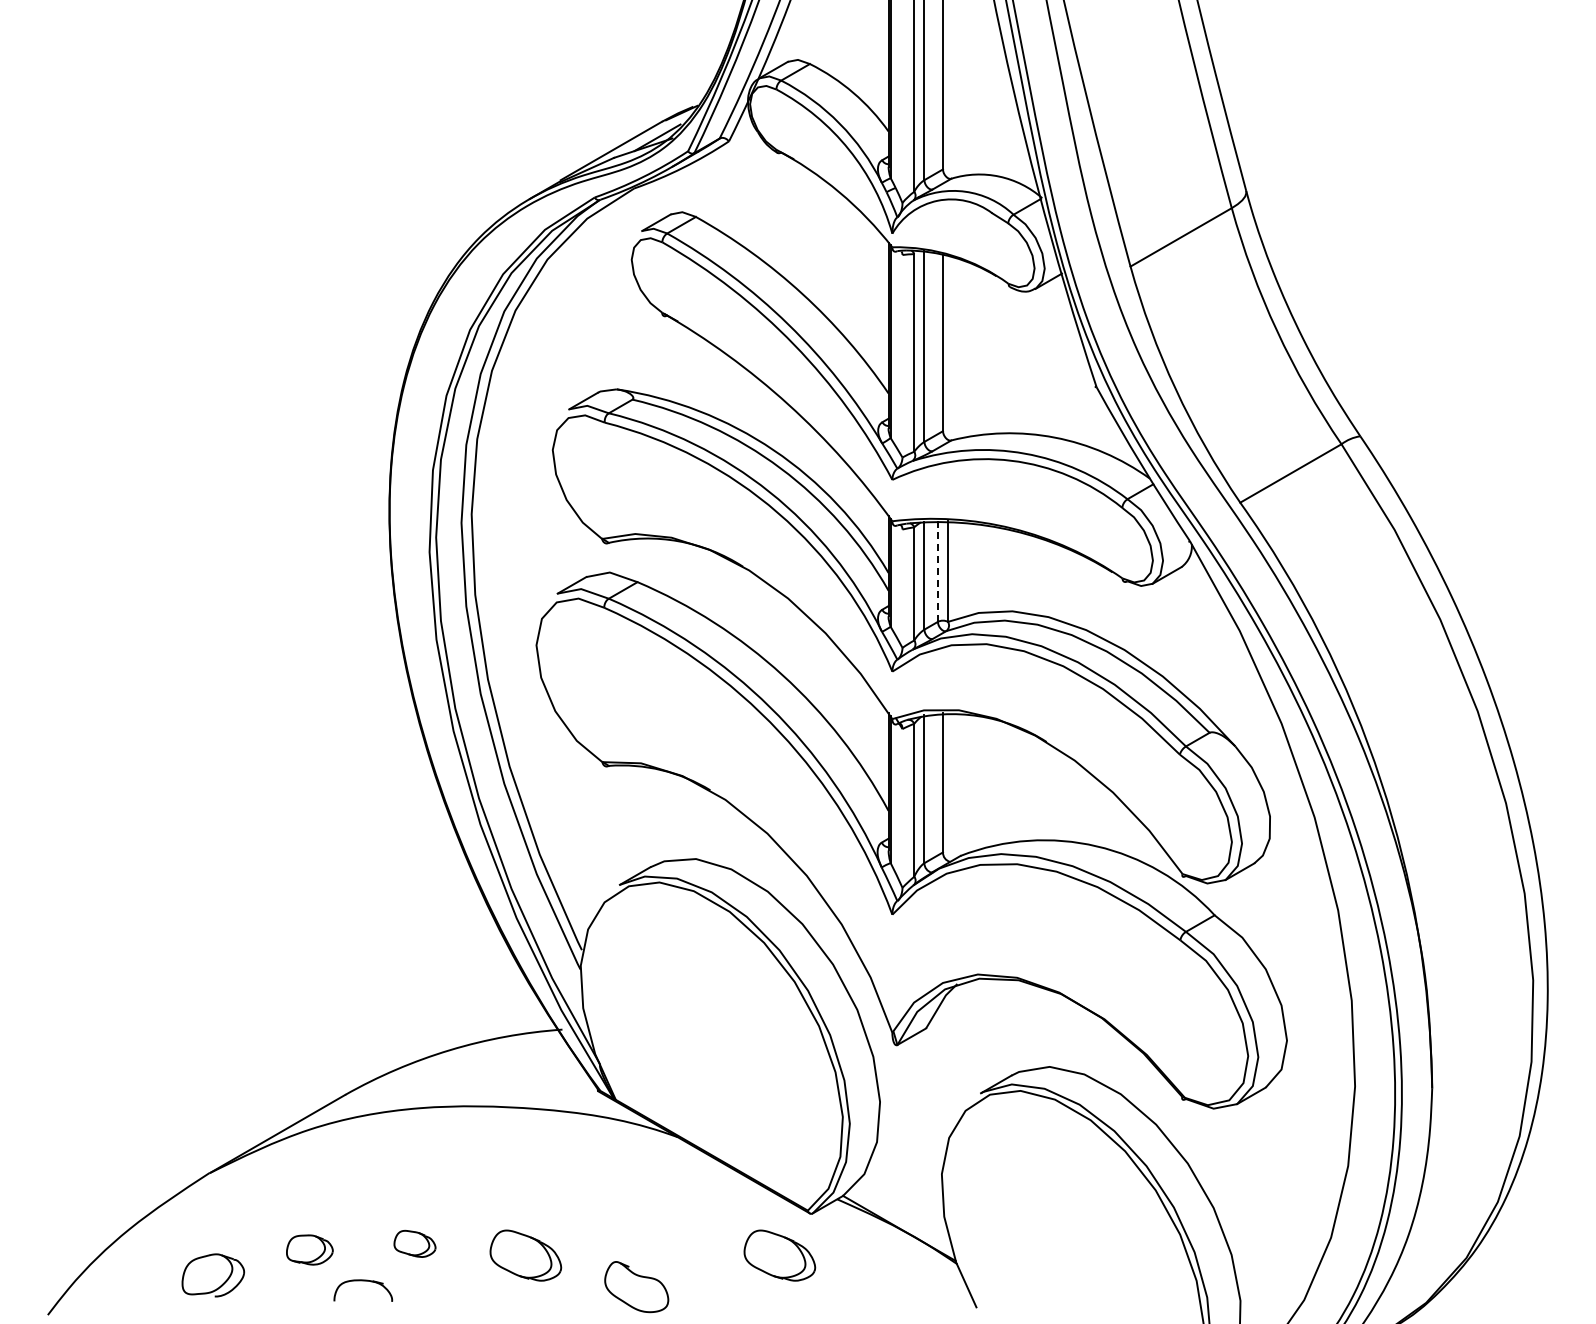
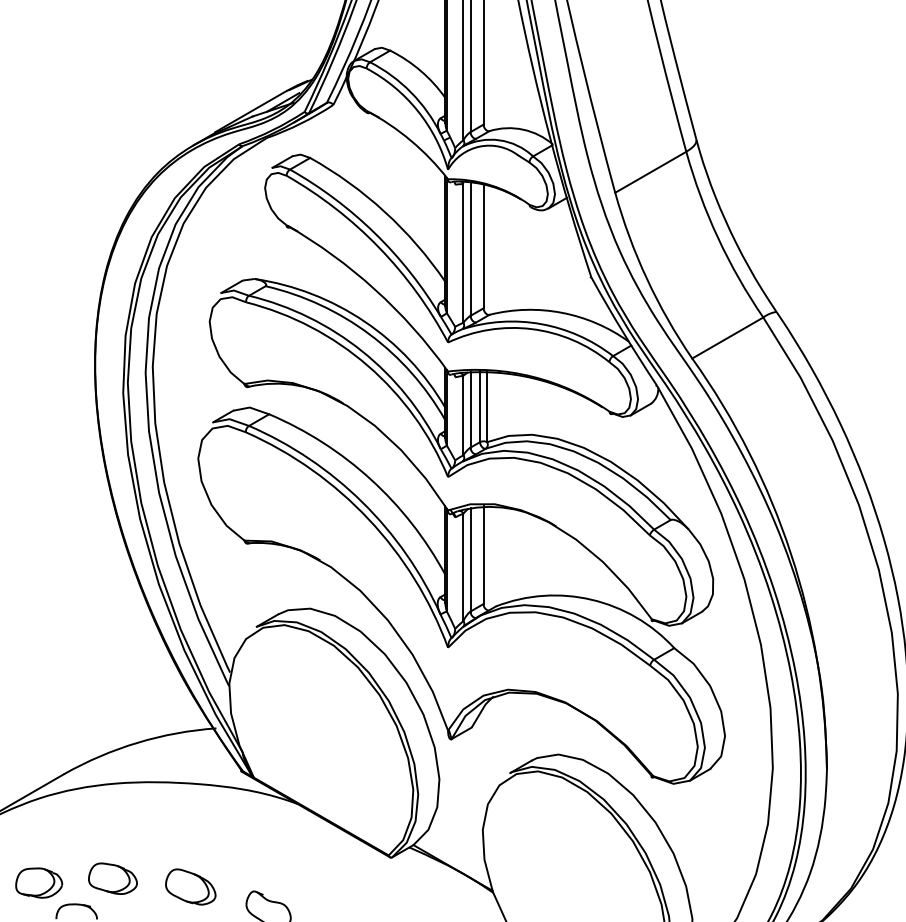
line: (937, 570) -> (479, 406), dashed -> solid
part: (414, 1243) -> (112, 878), size x1.67
part: (309, 1249) -> (38, 882), size x1.43
part: (779, 1255) -> (368, 886), removed

